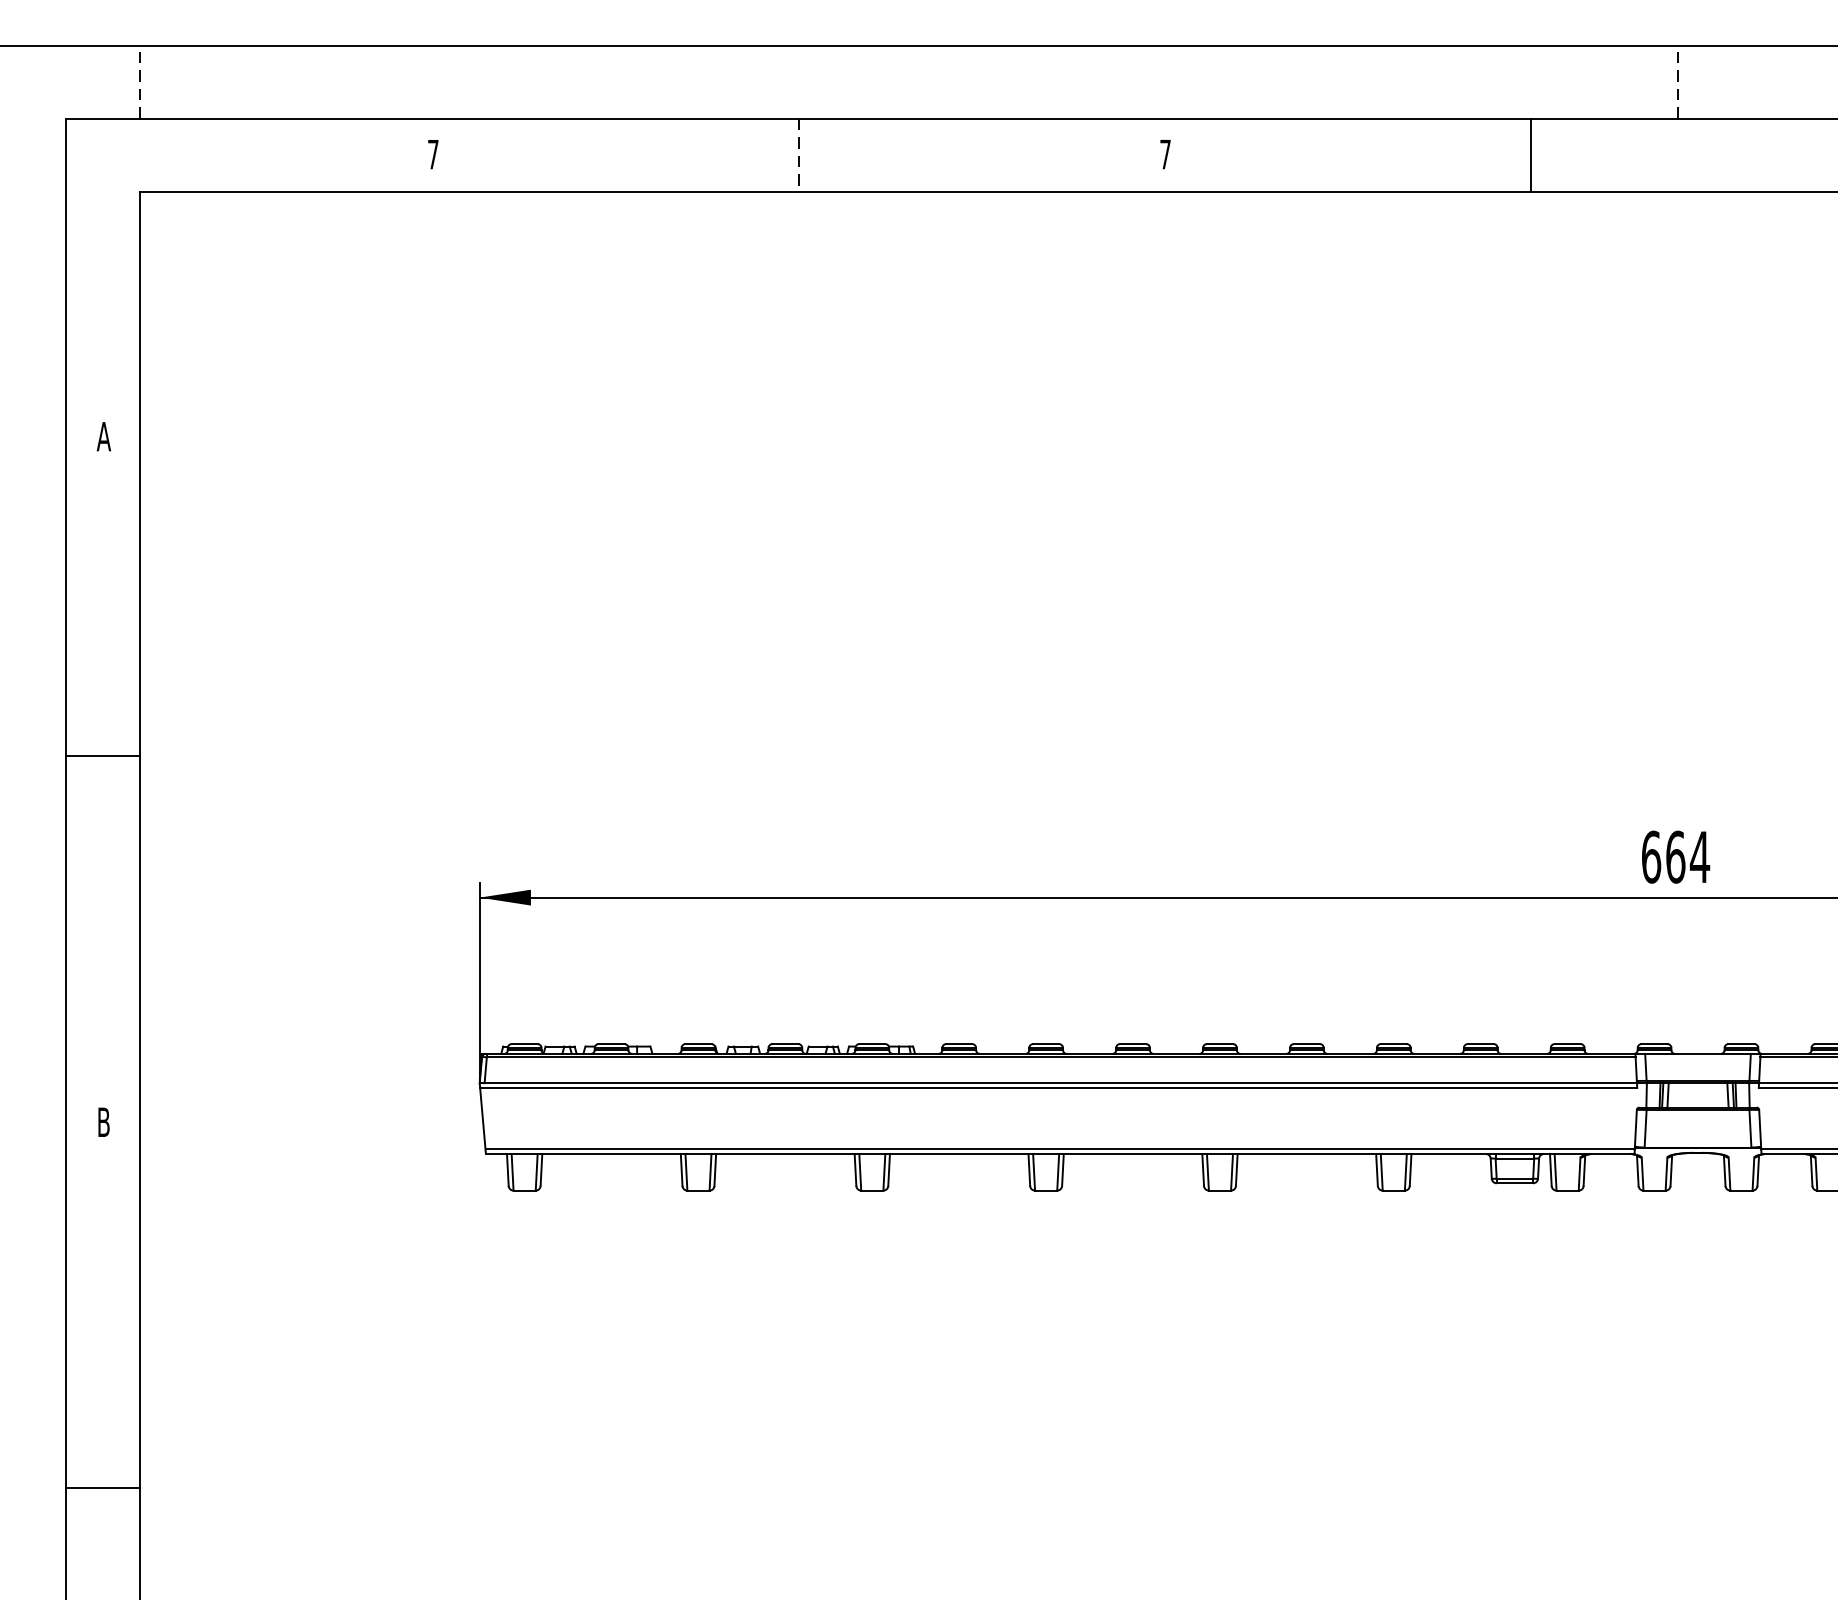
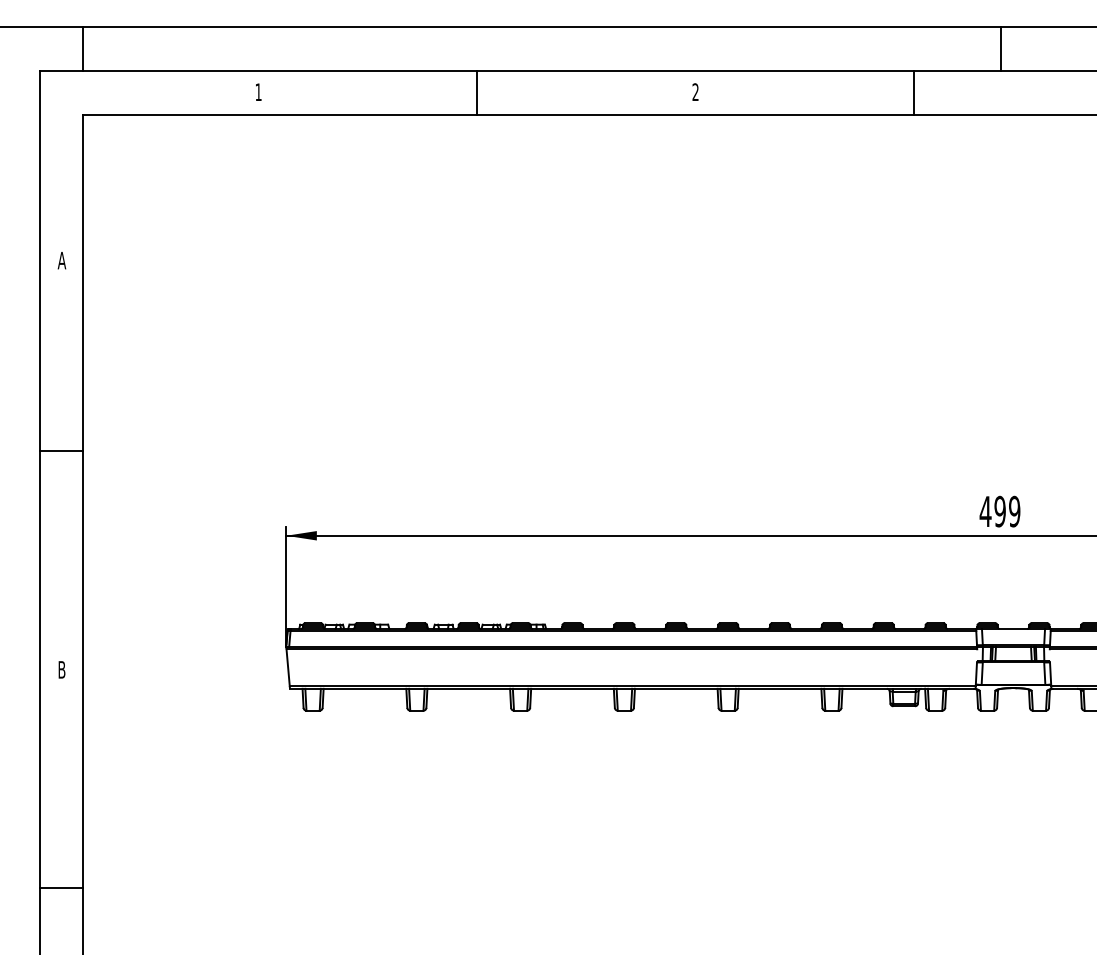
line: (139, 82) -> (83, 49), dashed -> solid
line: (1677, 82) -> (1001, 49), dashed -> solid
text: (433, 153) -> (258, 91), 7 -> 1
text: (1165, 153) -> (695, 91), 7 -> 2
line: (798, 155) -> (476, 92), dashed -> solid
text: (1674, 856) -> (999, 511), 664 -> 499

